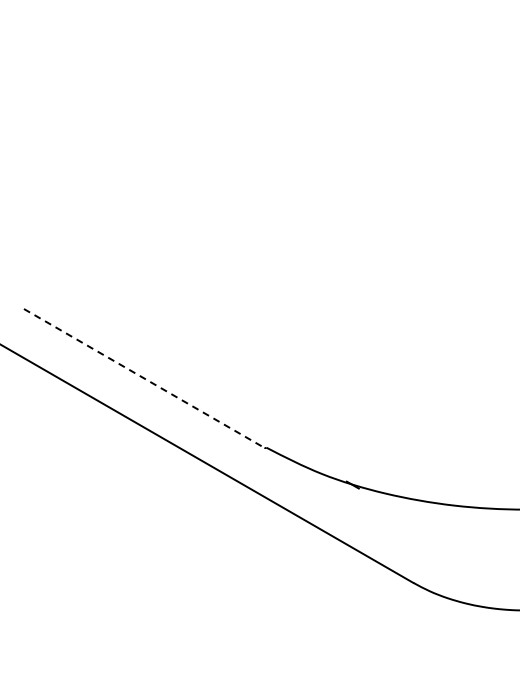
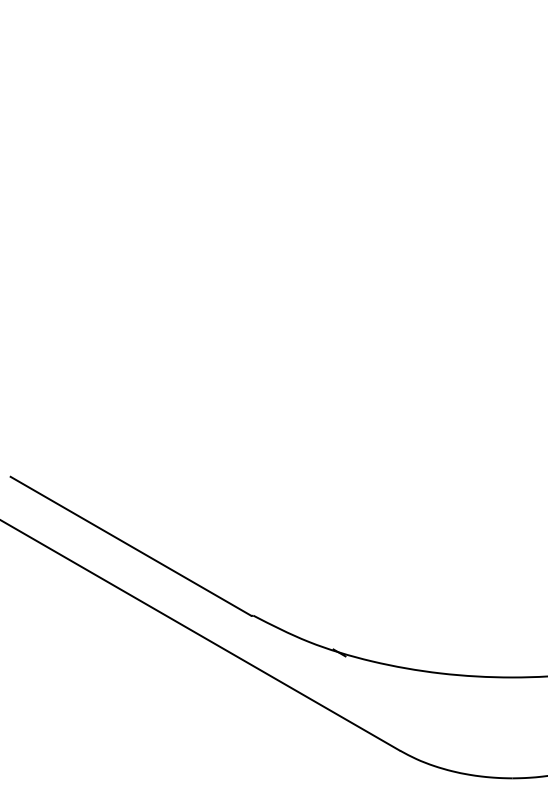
line: (143, 378) -> (130, 546), dashed -> solid

